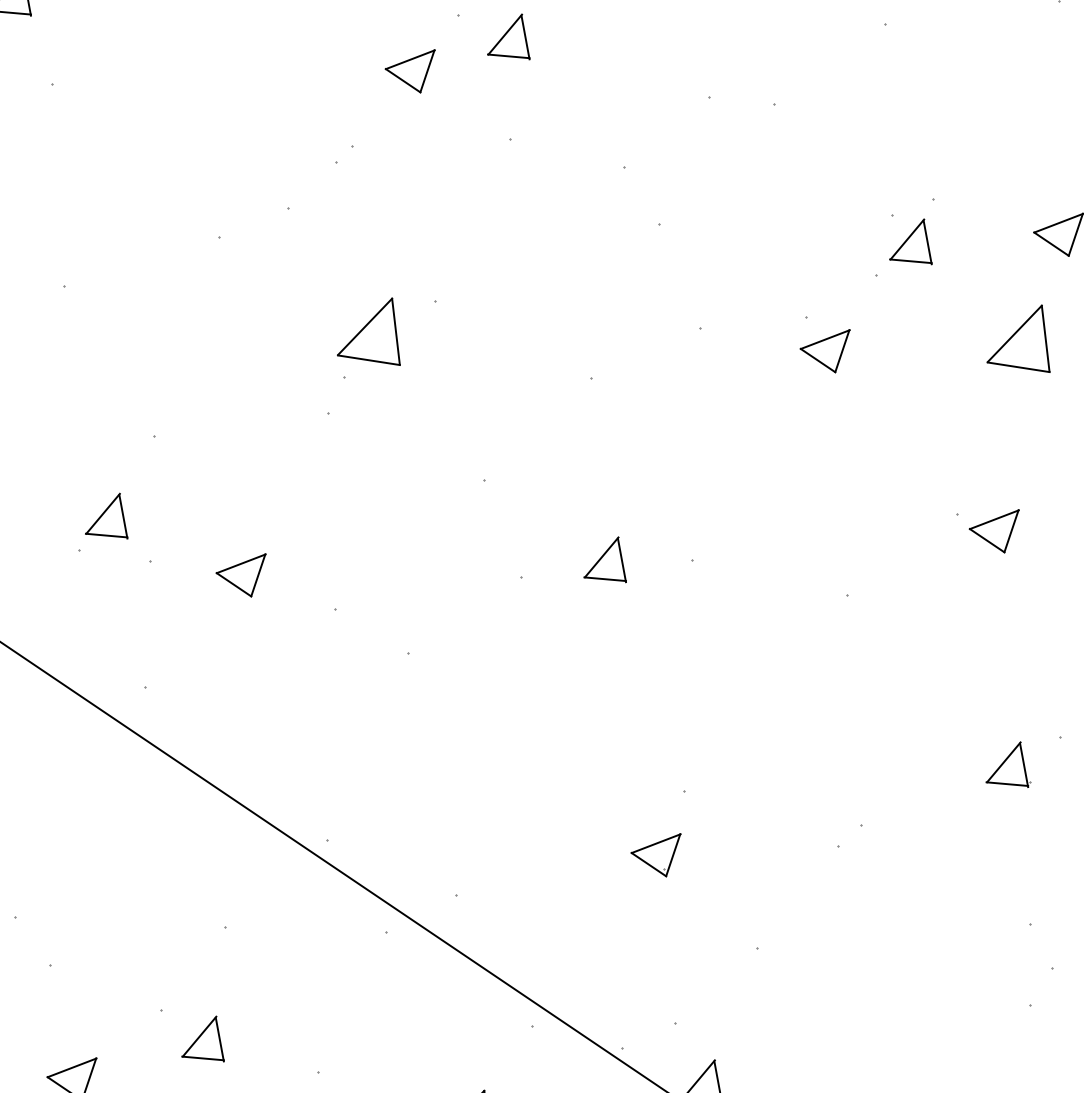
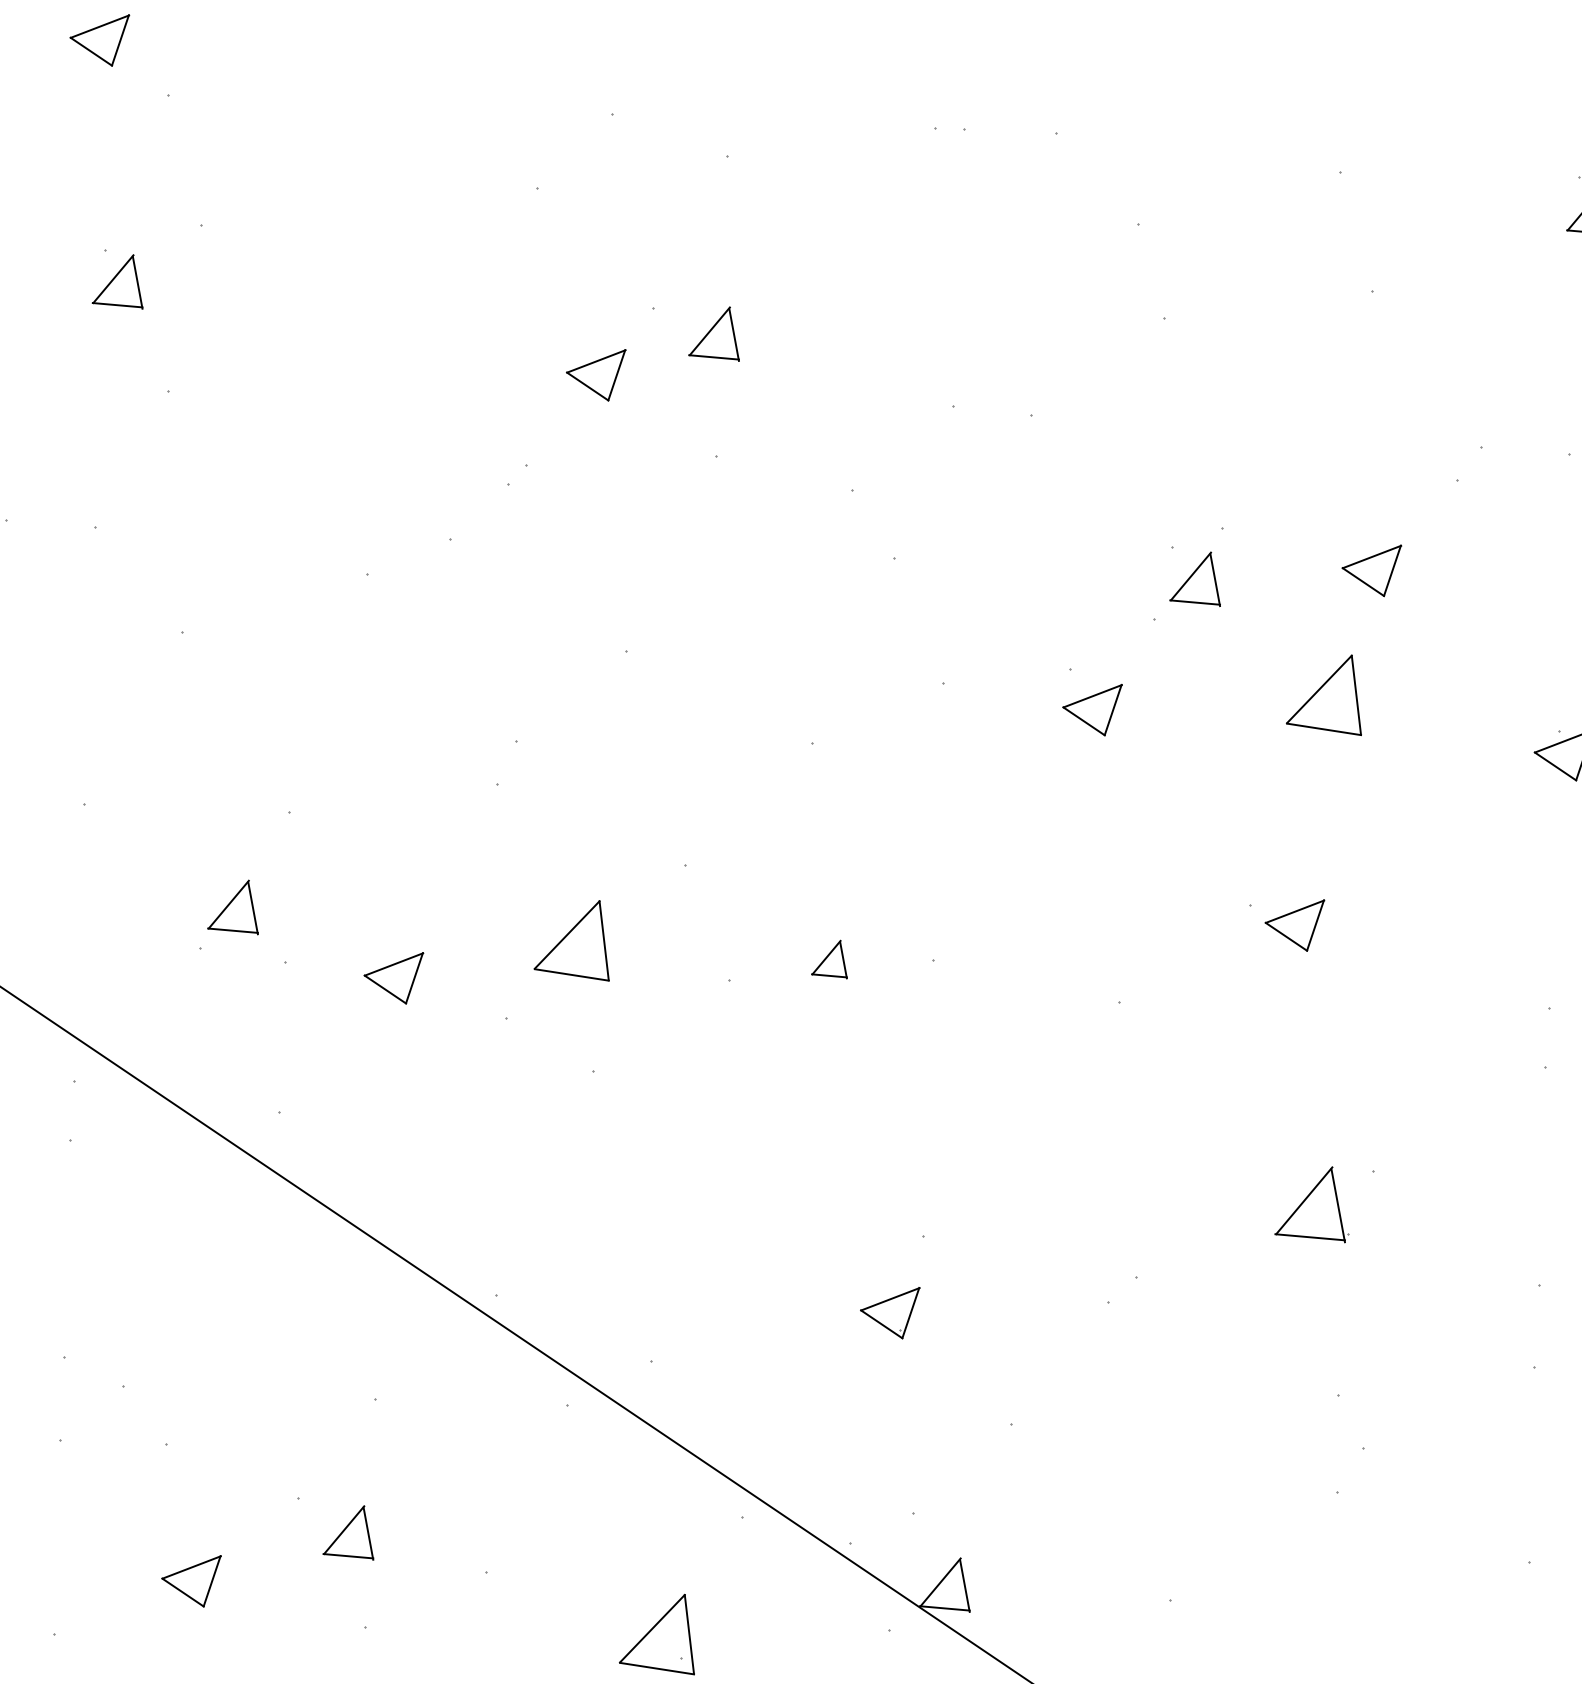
part: (368, 331) -> (571, 940), moved
part: (605, 559) -> (829, 959), size x0.7
part: (1008, 764) -> (1311, 1204), size x1.4

